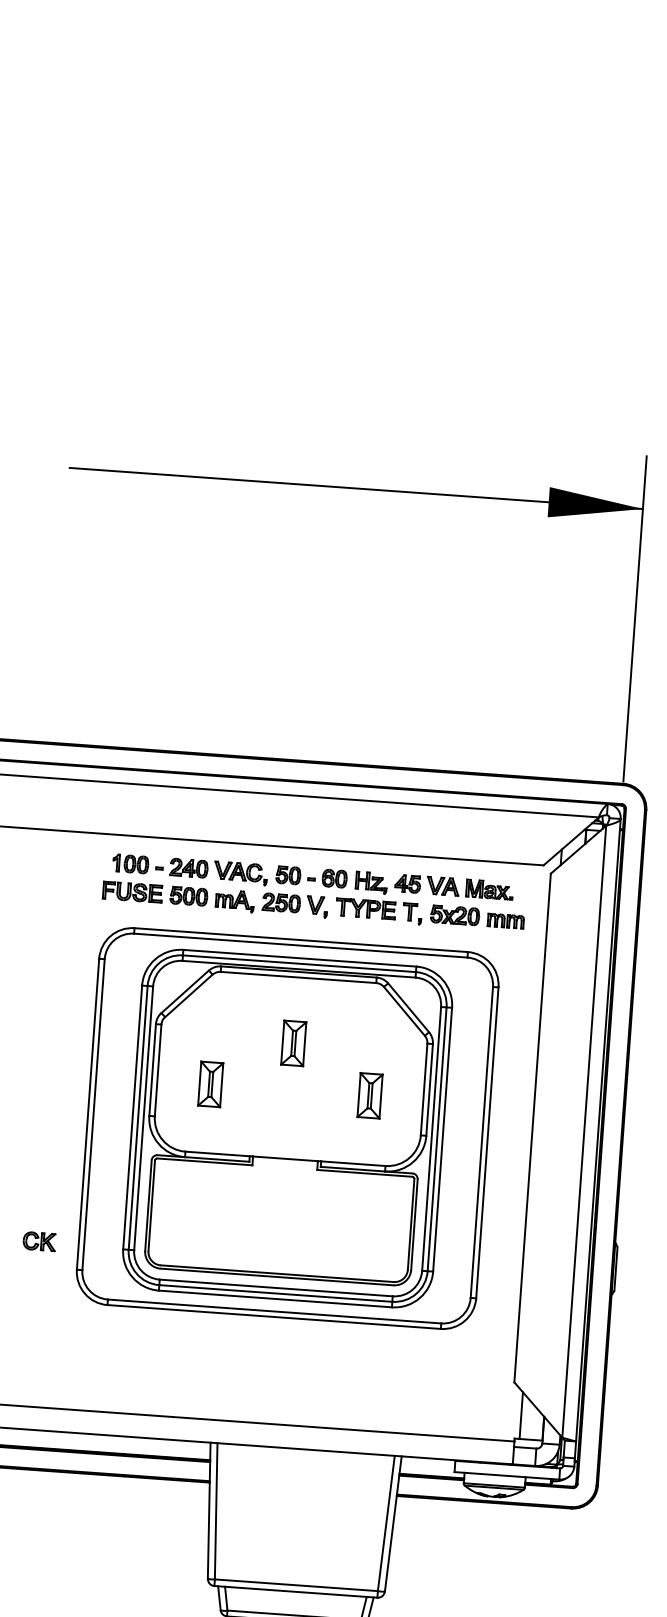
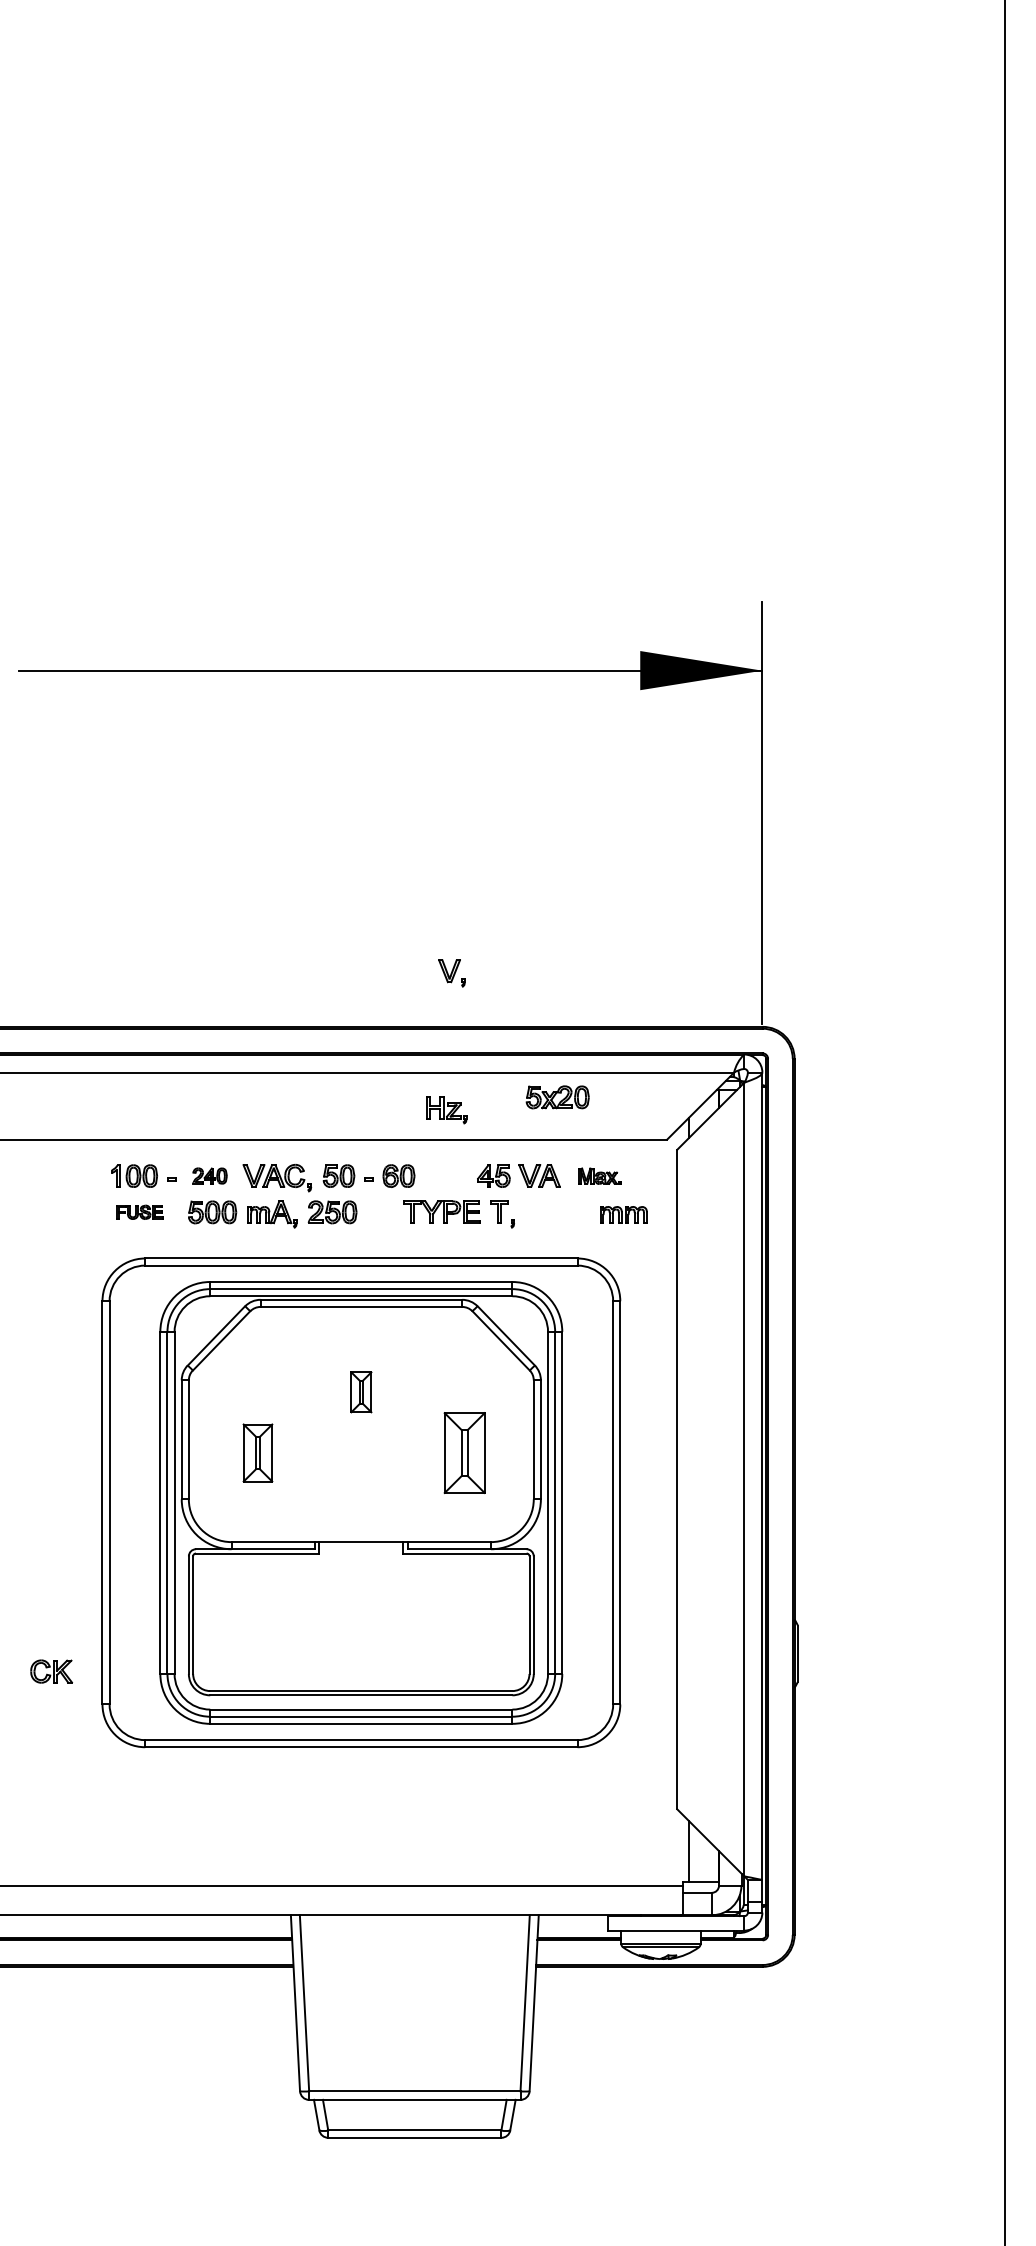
part: (188, 867) -> (209, 1175), size x0.7
part: (371, 883) -> (446, 1110), moved
part: (489, 890) -> (599, 1176), size x0.7
part: (132, 892) -> (139, 1212), size x0.6
part: (316, 907) -> (451, 973), moved
part: (454, 915) -> (557, 1097), moved
part: (293, 1042) -> (361, 1391), size x0.7
part: (370, 1095) -> (464, 1452), size x1.4

